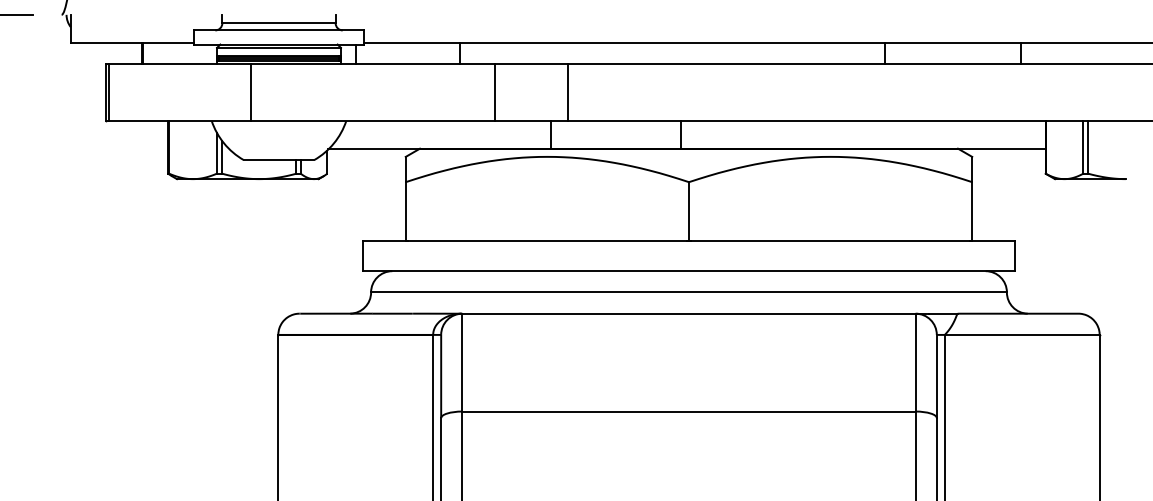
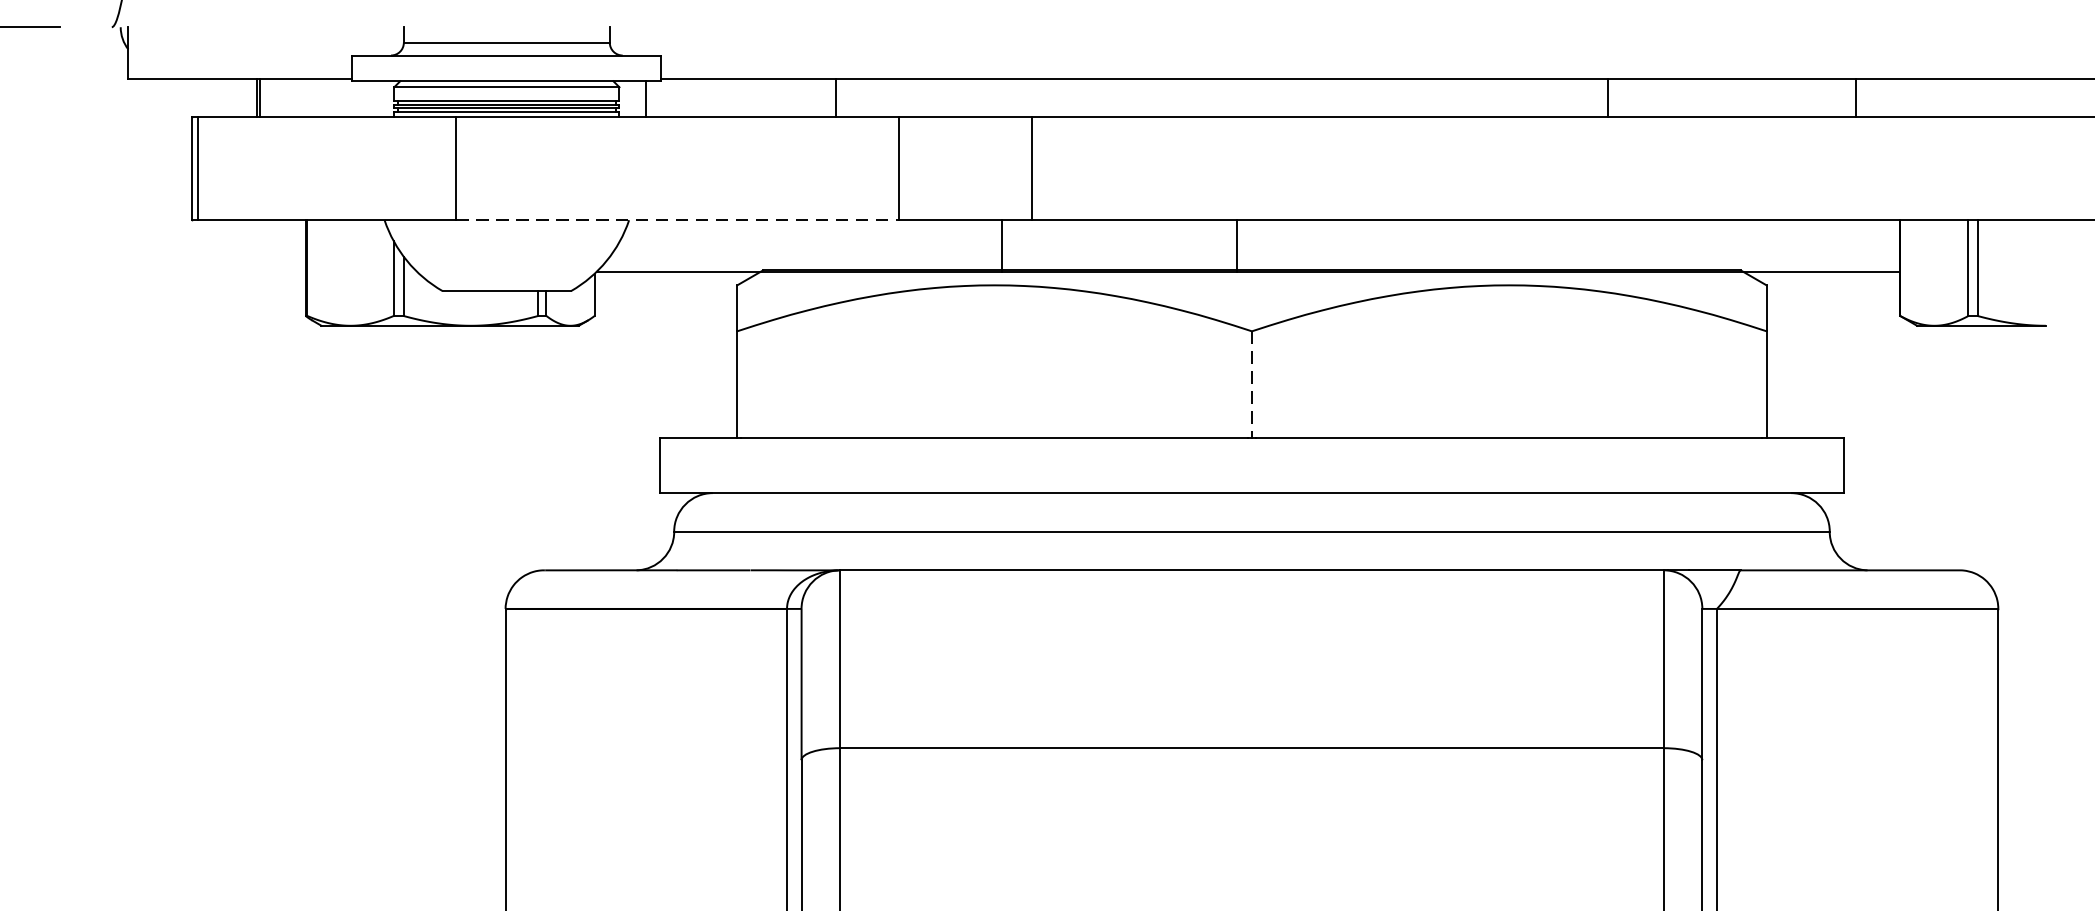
line: (373, 121) -> (678, 221), solid -> dashed
line: (689, 211) -> (1252, 384), solid -> dashed

